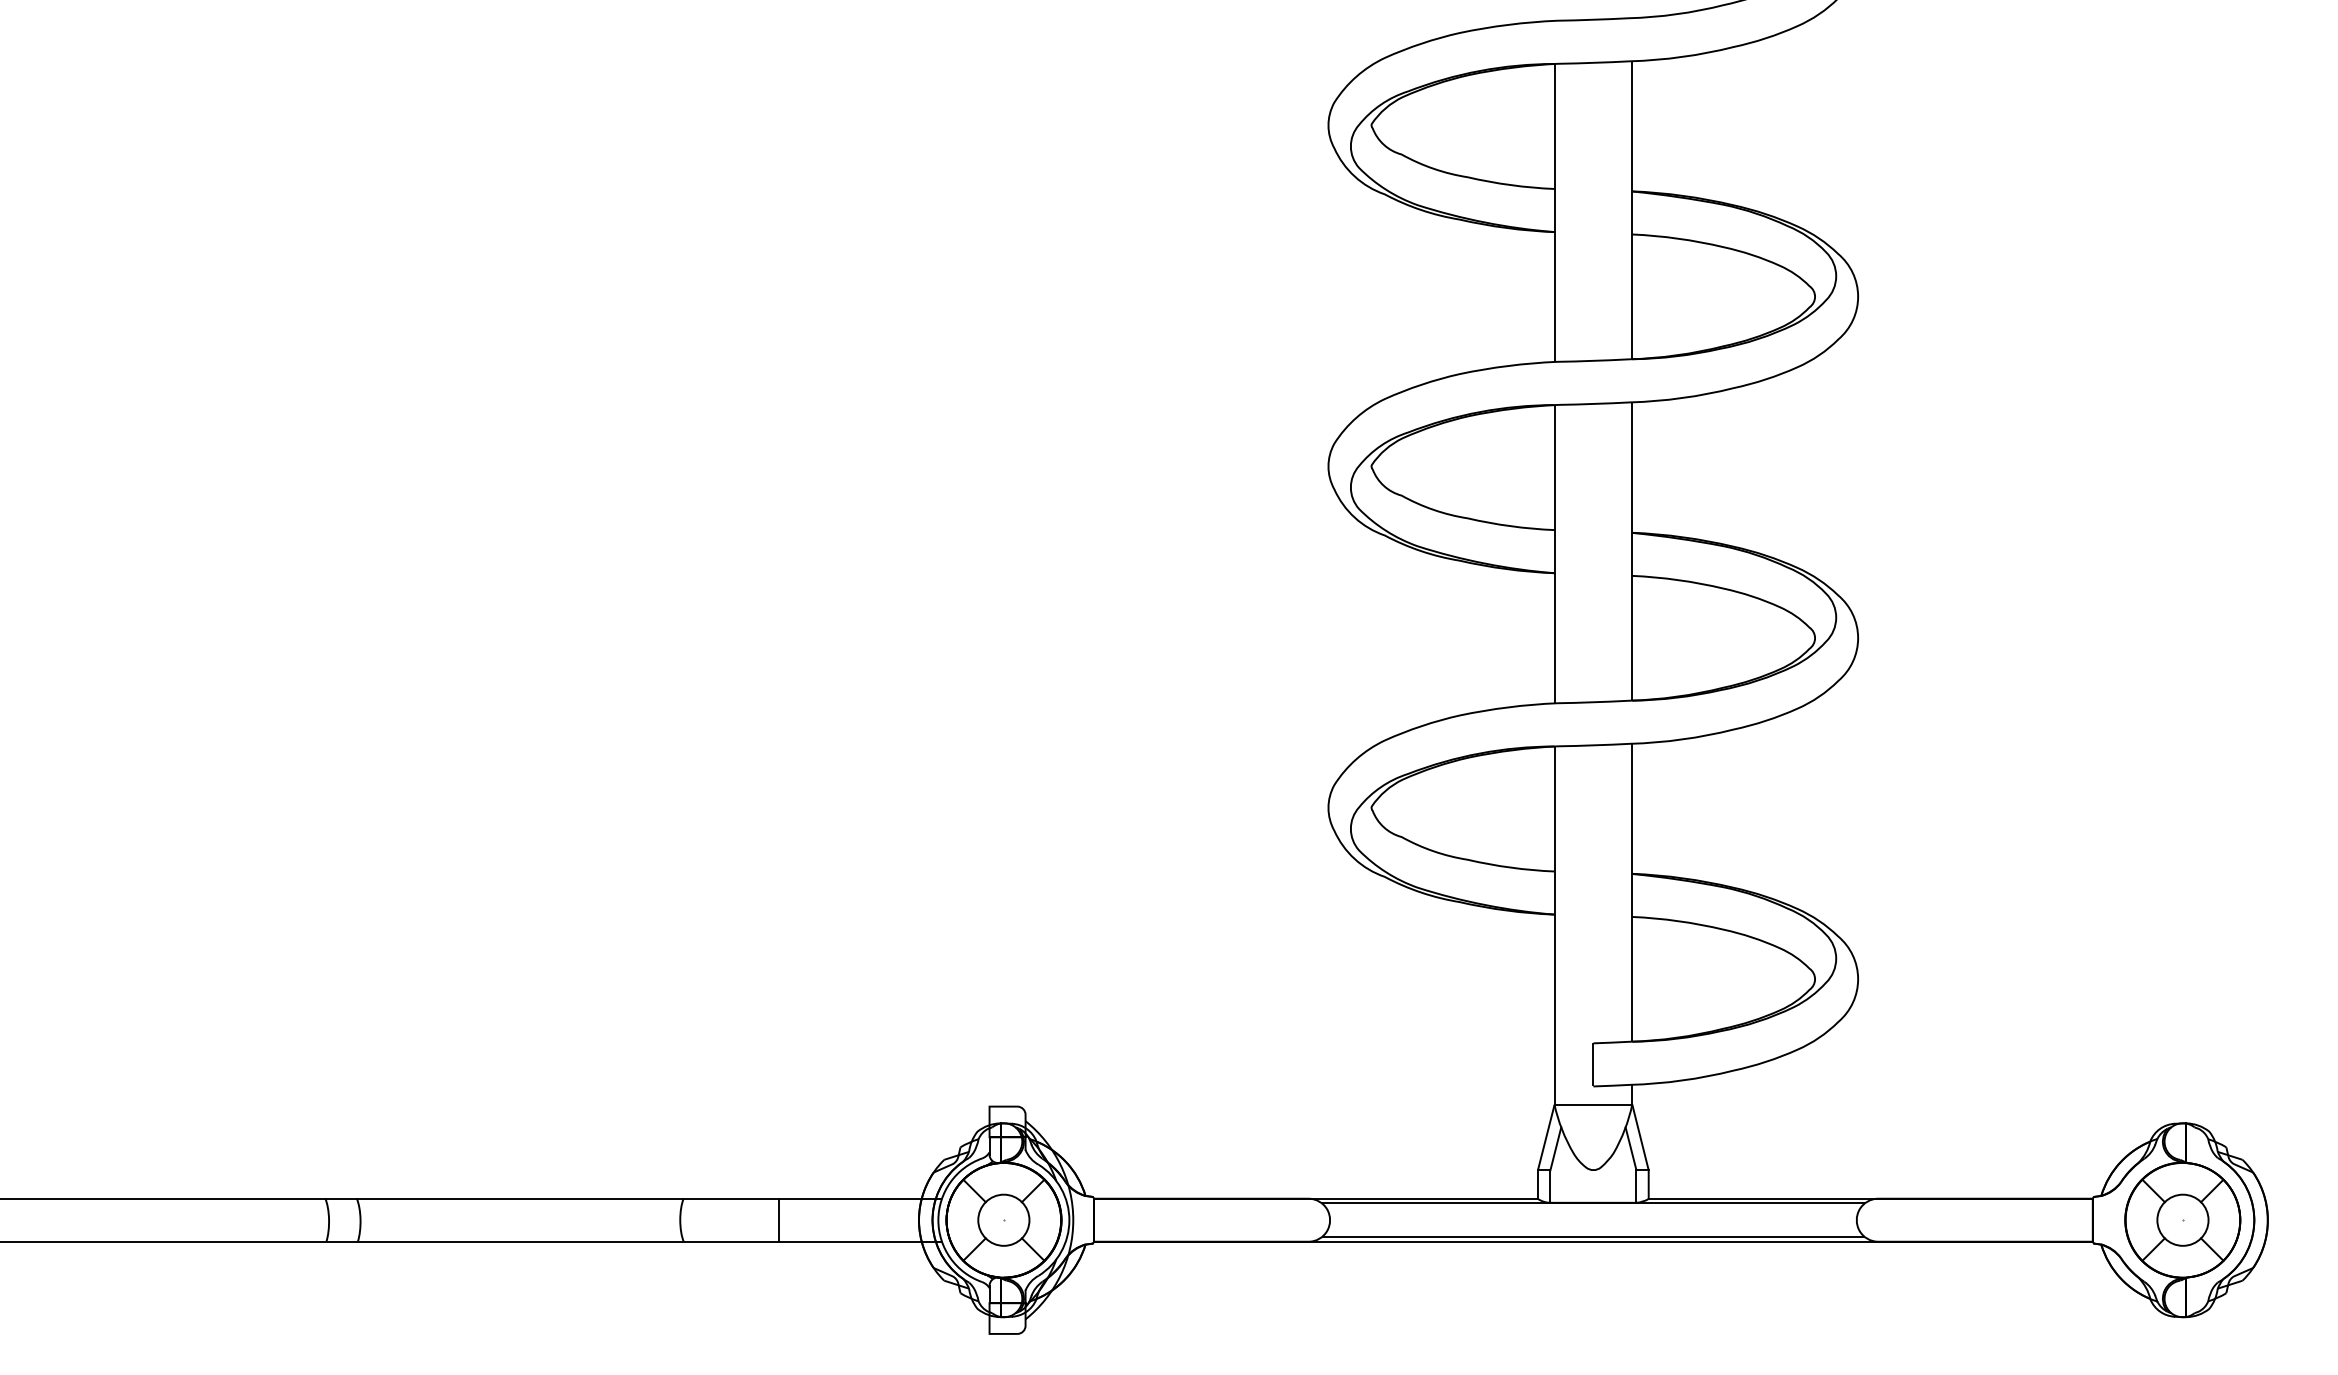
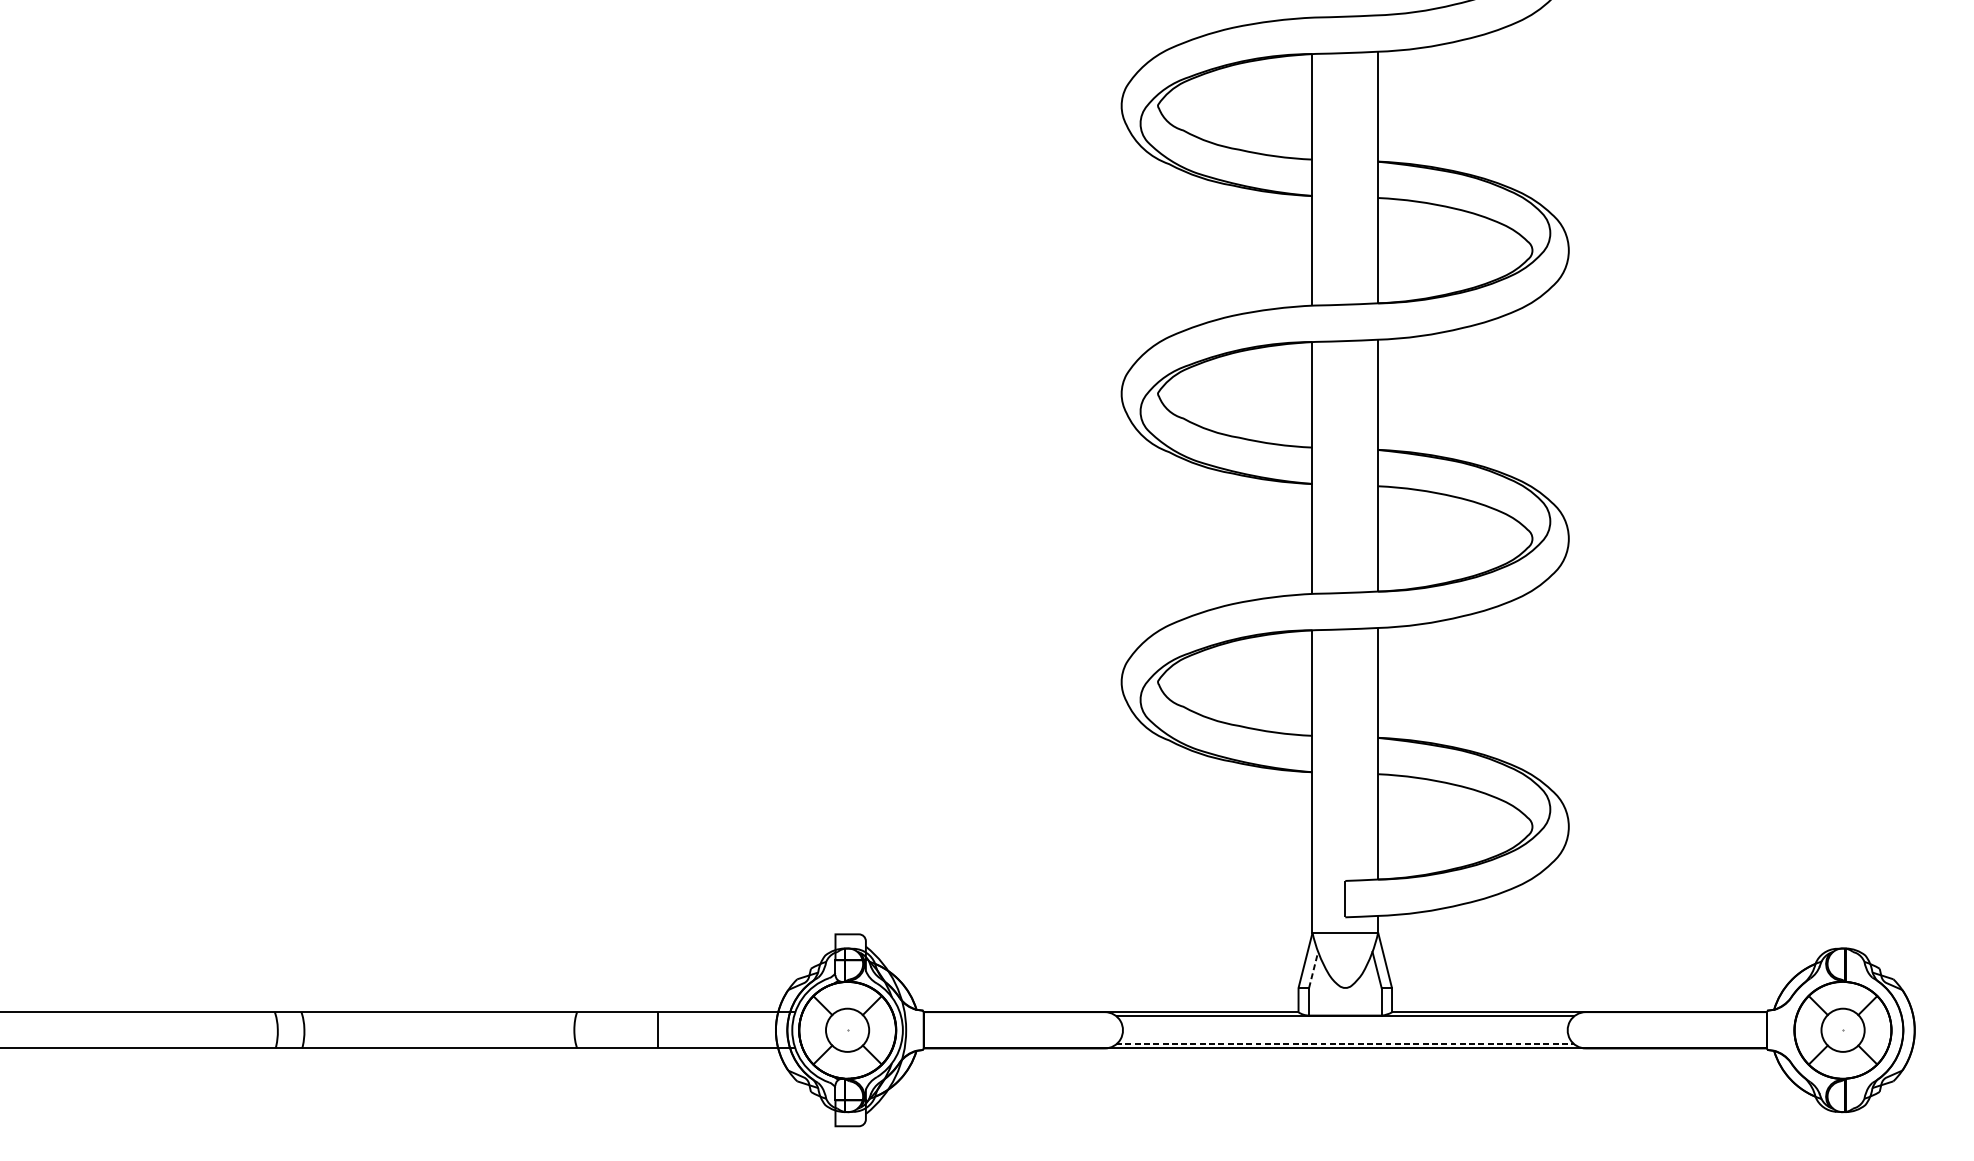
line: (1555, 1148) -> (1313, 969), solid -> dashed
line: (1593, 1237) -> (1345, 1044), solid -> dashed

